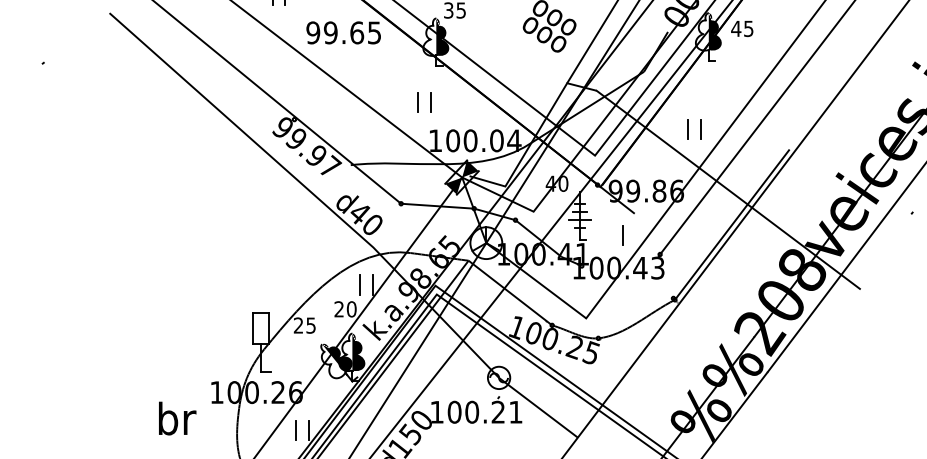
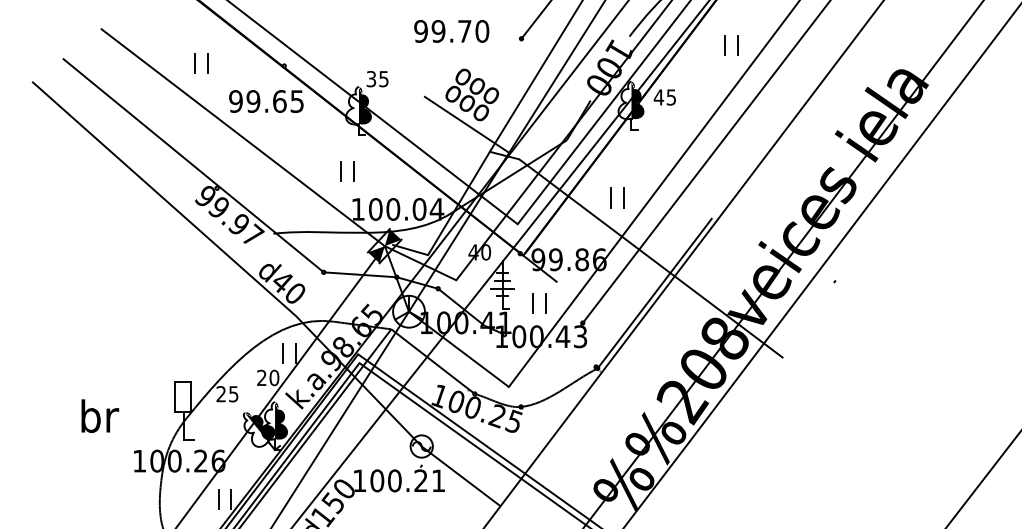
line: (543, 55) -> (466, 124), added
line: (609, 234) -> (532, 303), added
text: (177, 418) -> (100, 416), moved

